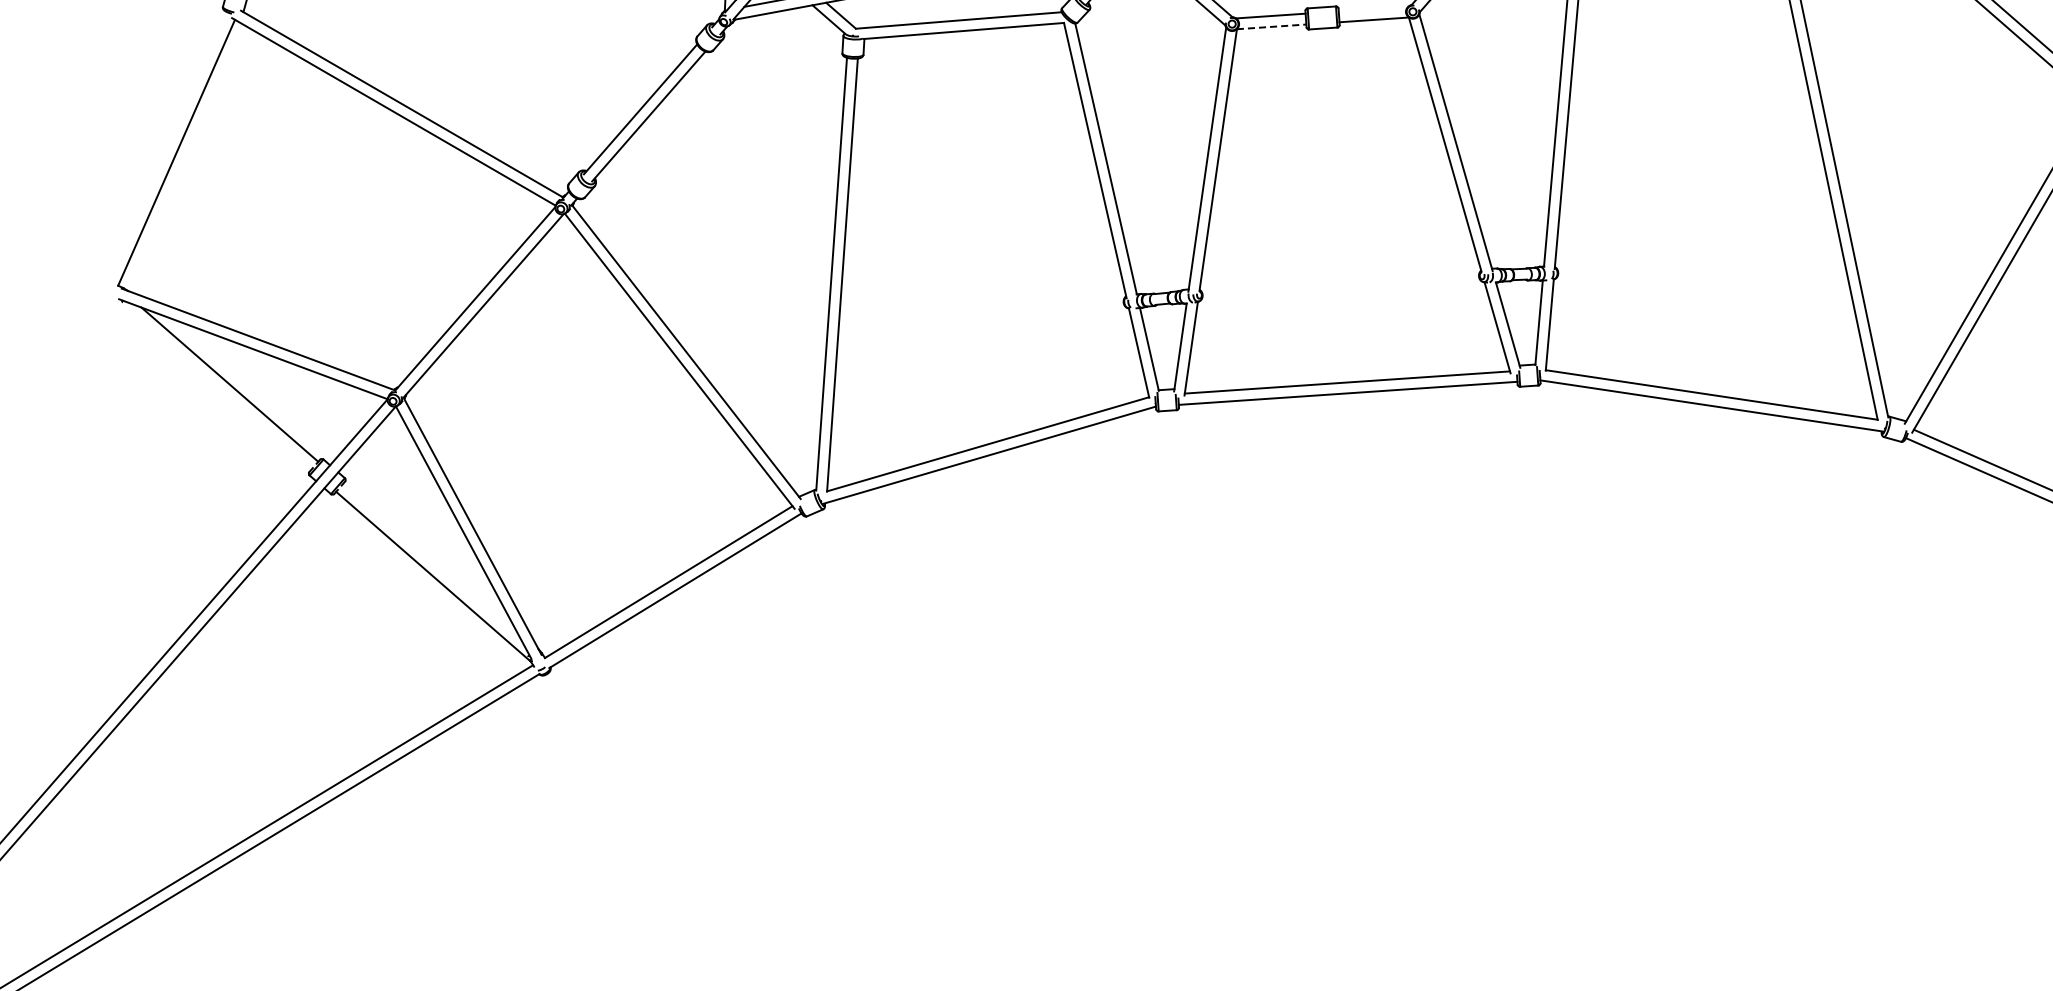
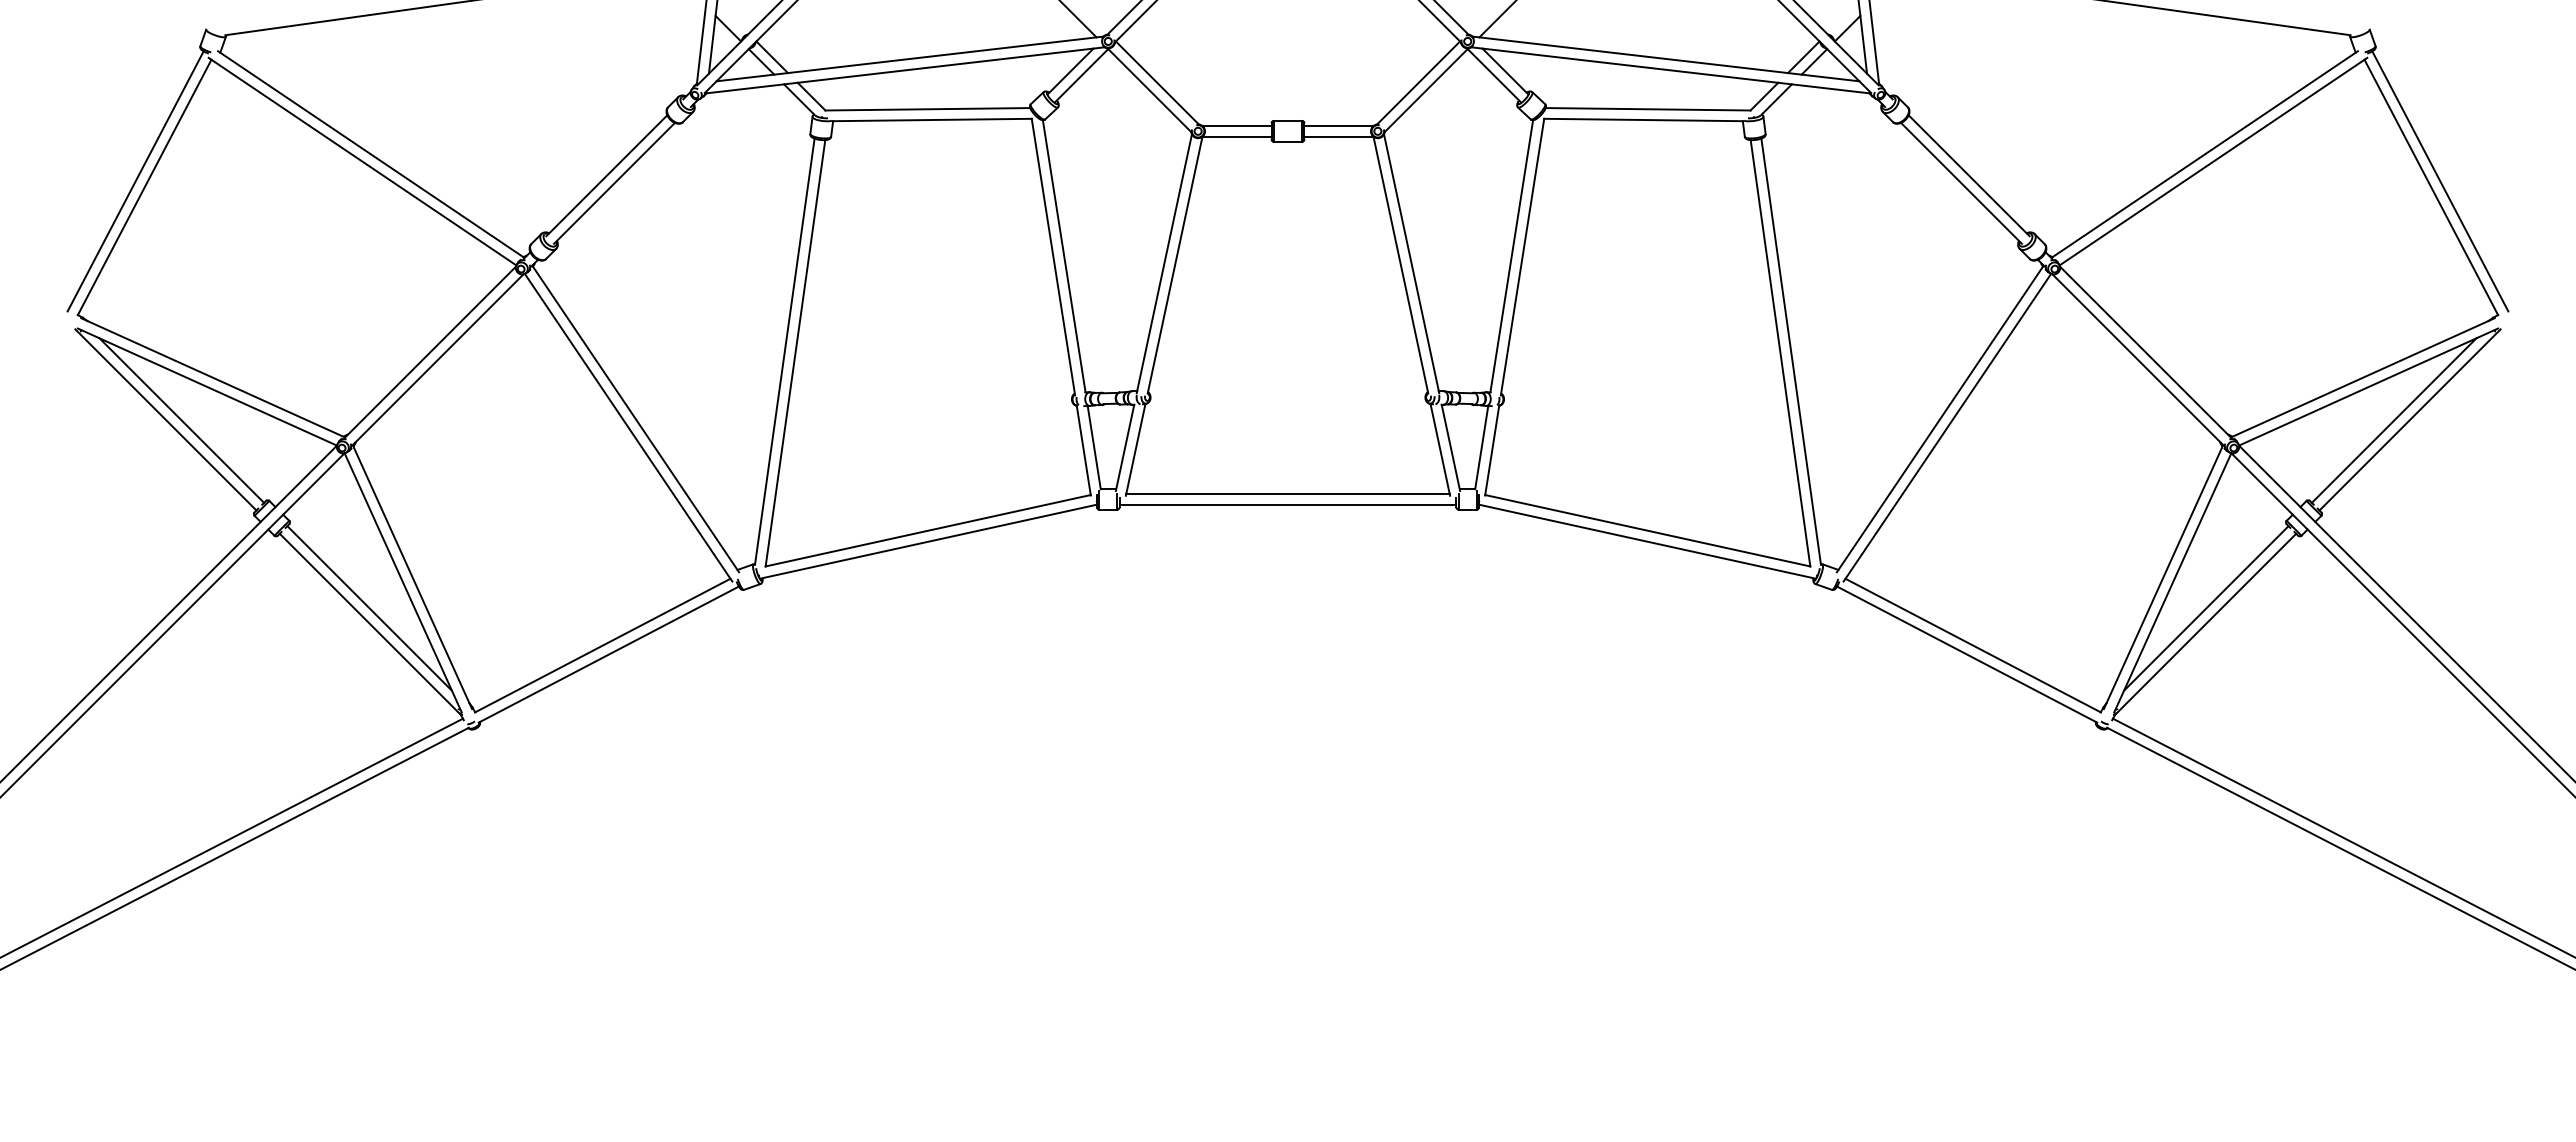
line: (1372, 8) -> (1338, 125), added
line: (1271, 26) -> (1236, 136), dashed -> solid
line: (166, 147) -> (135, 181), added
line: (213, 384) -> (165, 419), added
line: (431, 560) -> (369, 608), added

